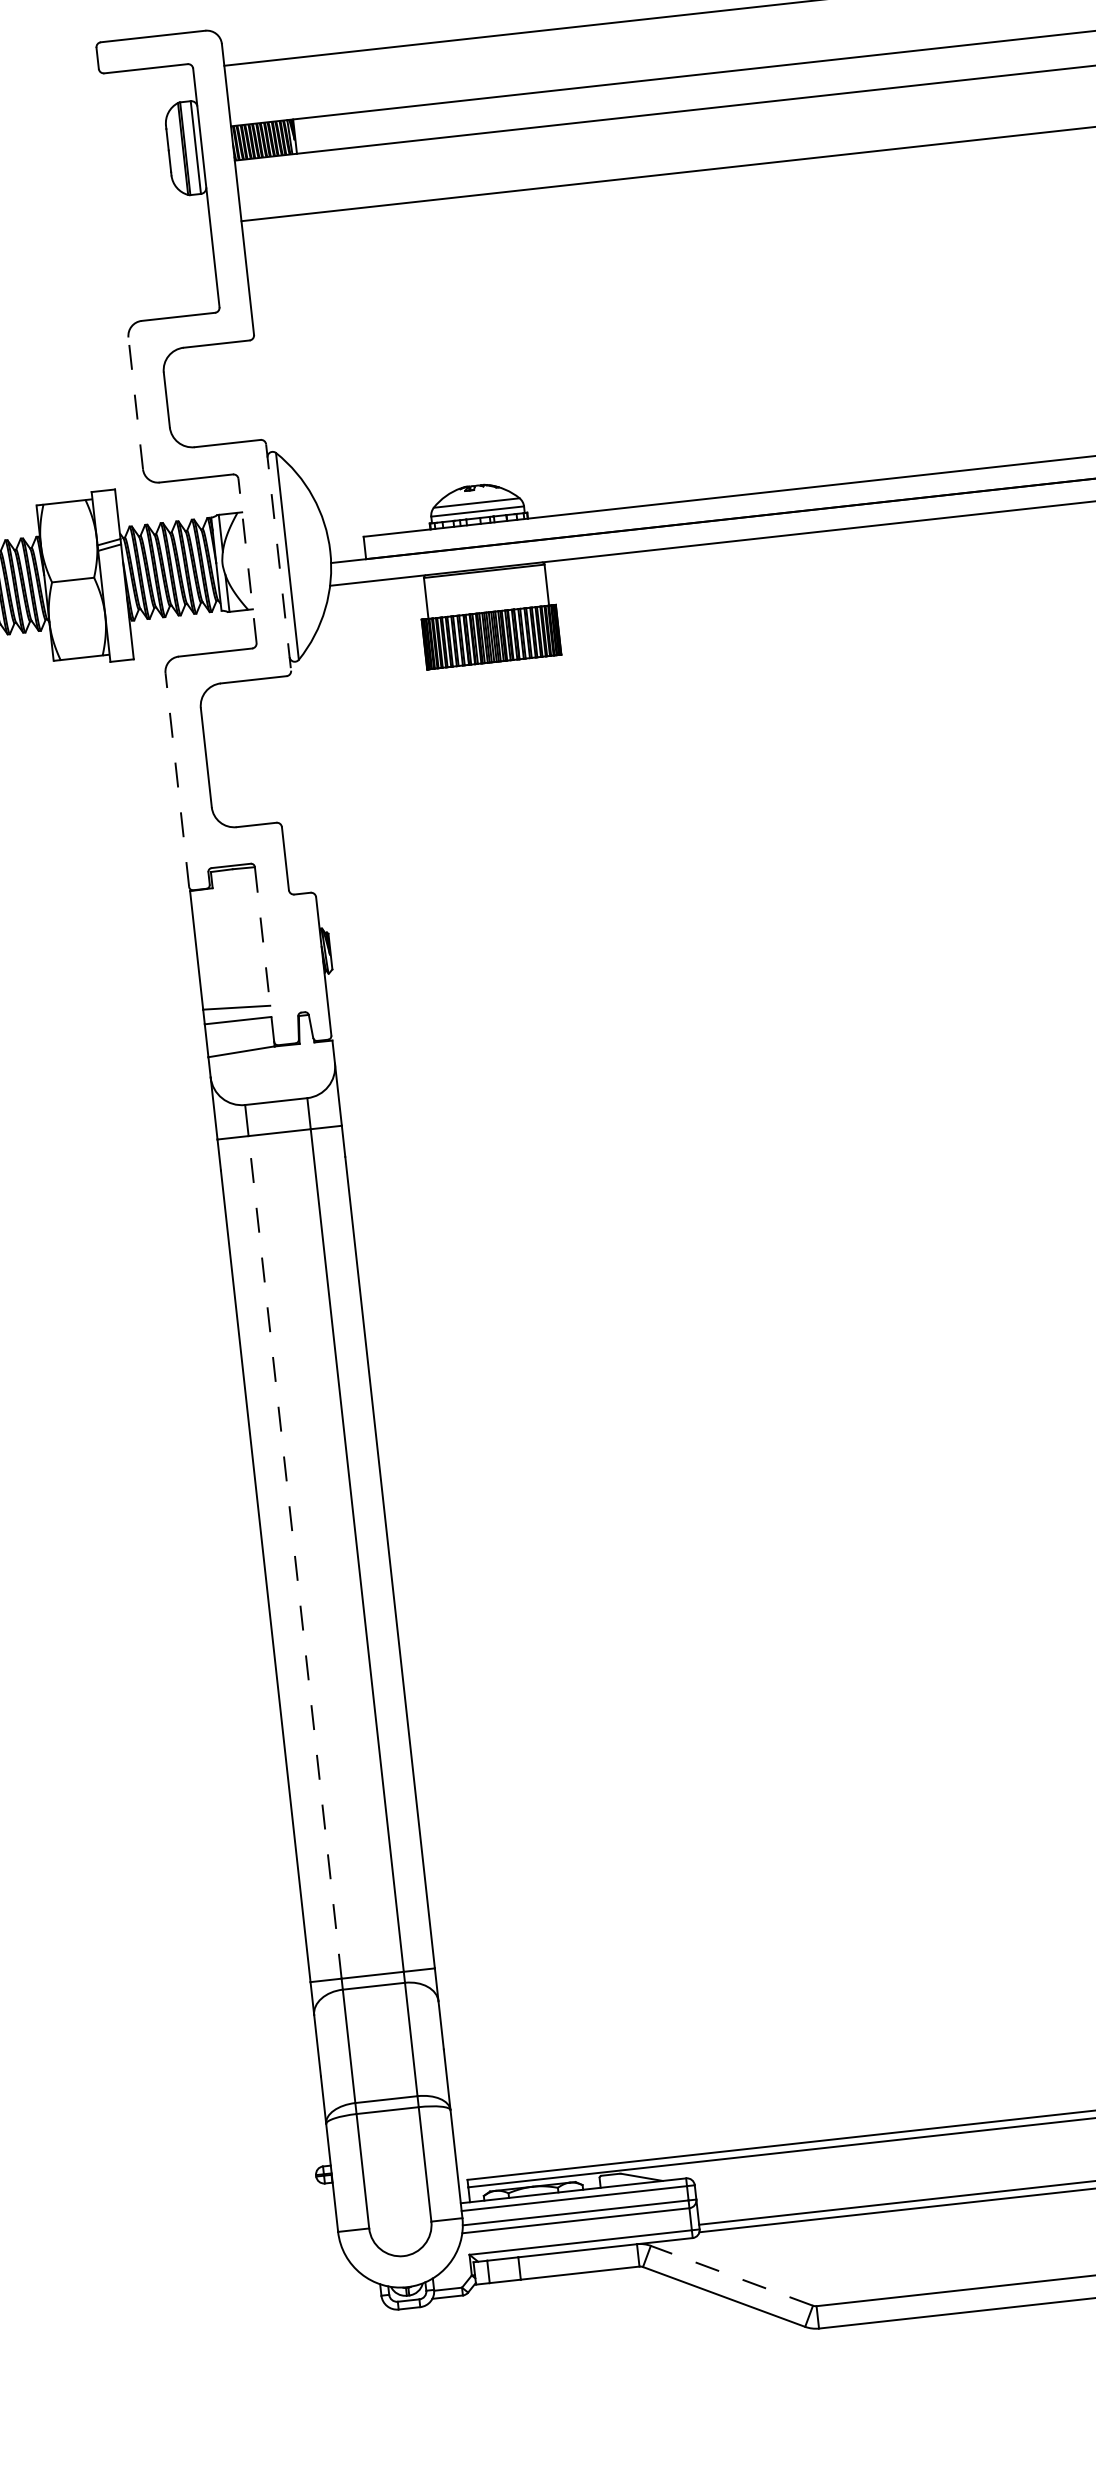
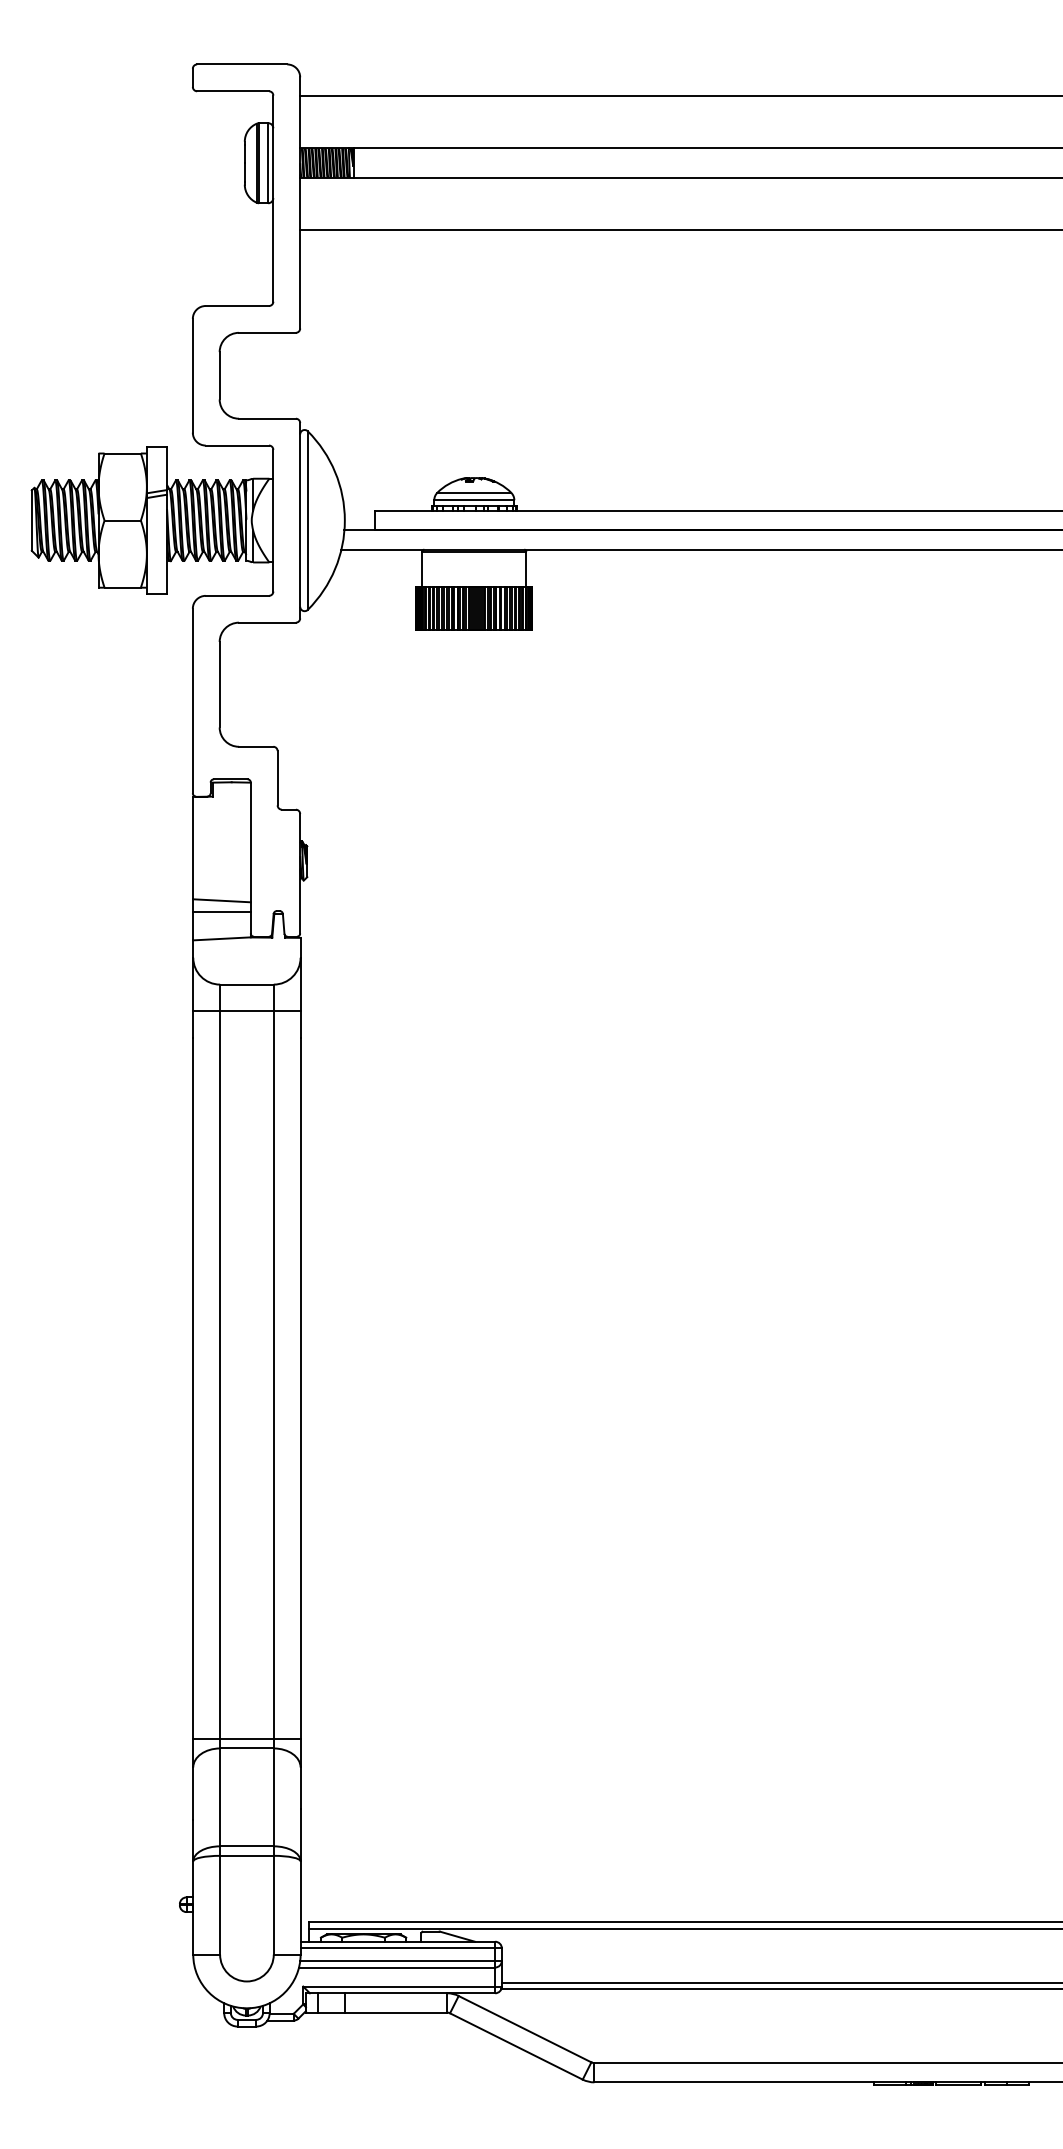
line: (135, 403) -> (192, 375), dashed -> solid
line: (278, 557) -> (300, 520), dashed -> solid
line: (247, 560) -> (273, 520), dashed -> solid
line: (176, 779) -> (192, 700), dashed -> solid
line: (264, 953) -> (250, 857), dashed -> solid
line: (295, 1557) -> (220, 1375), dashed -> solid
line: (731, 2275) -> (524, 2028), dashed -> solid

